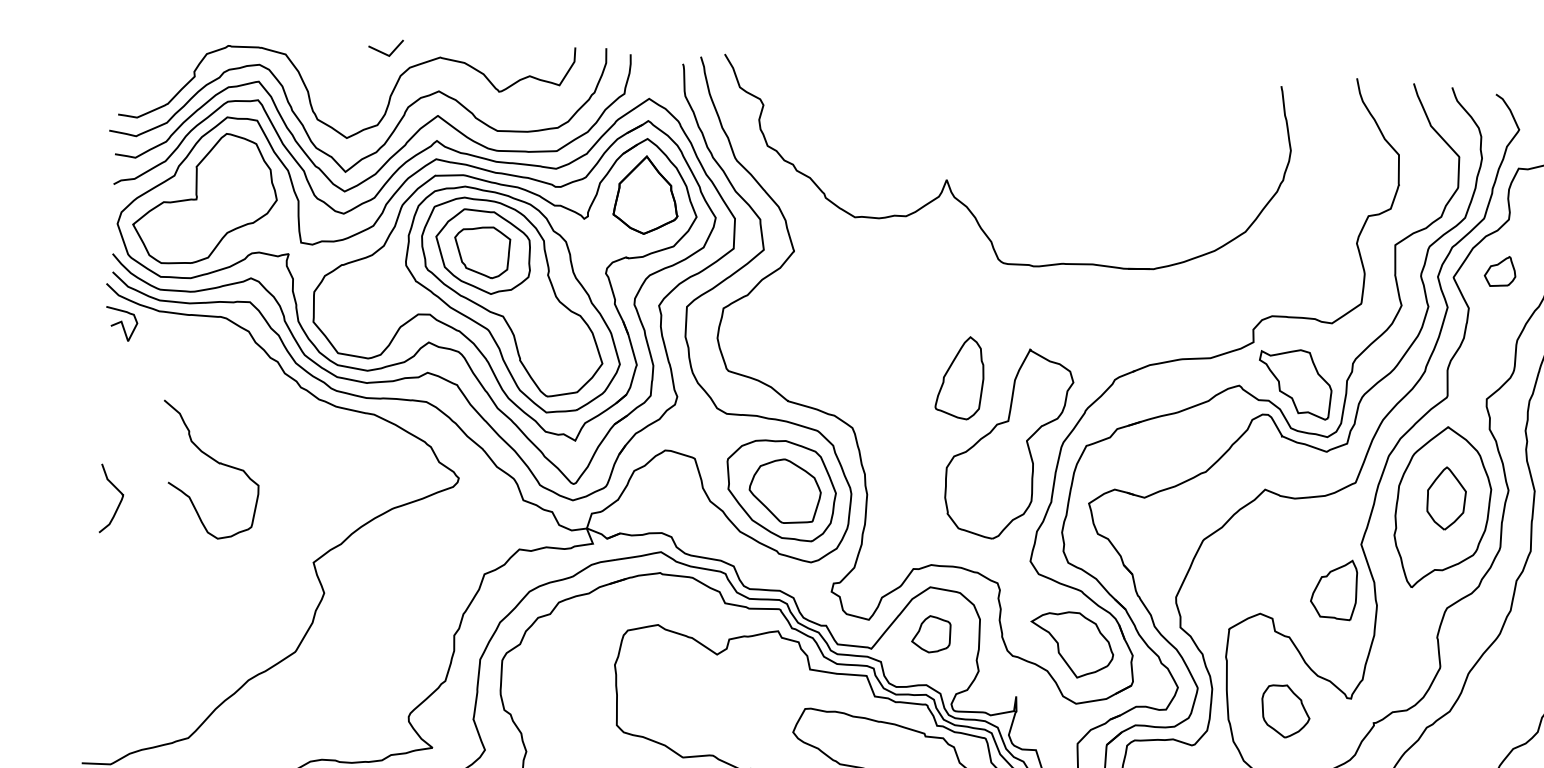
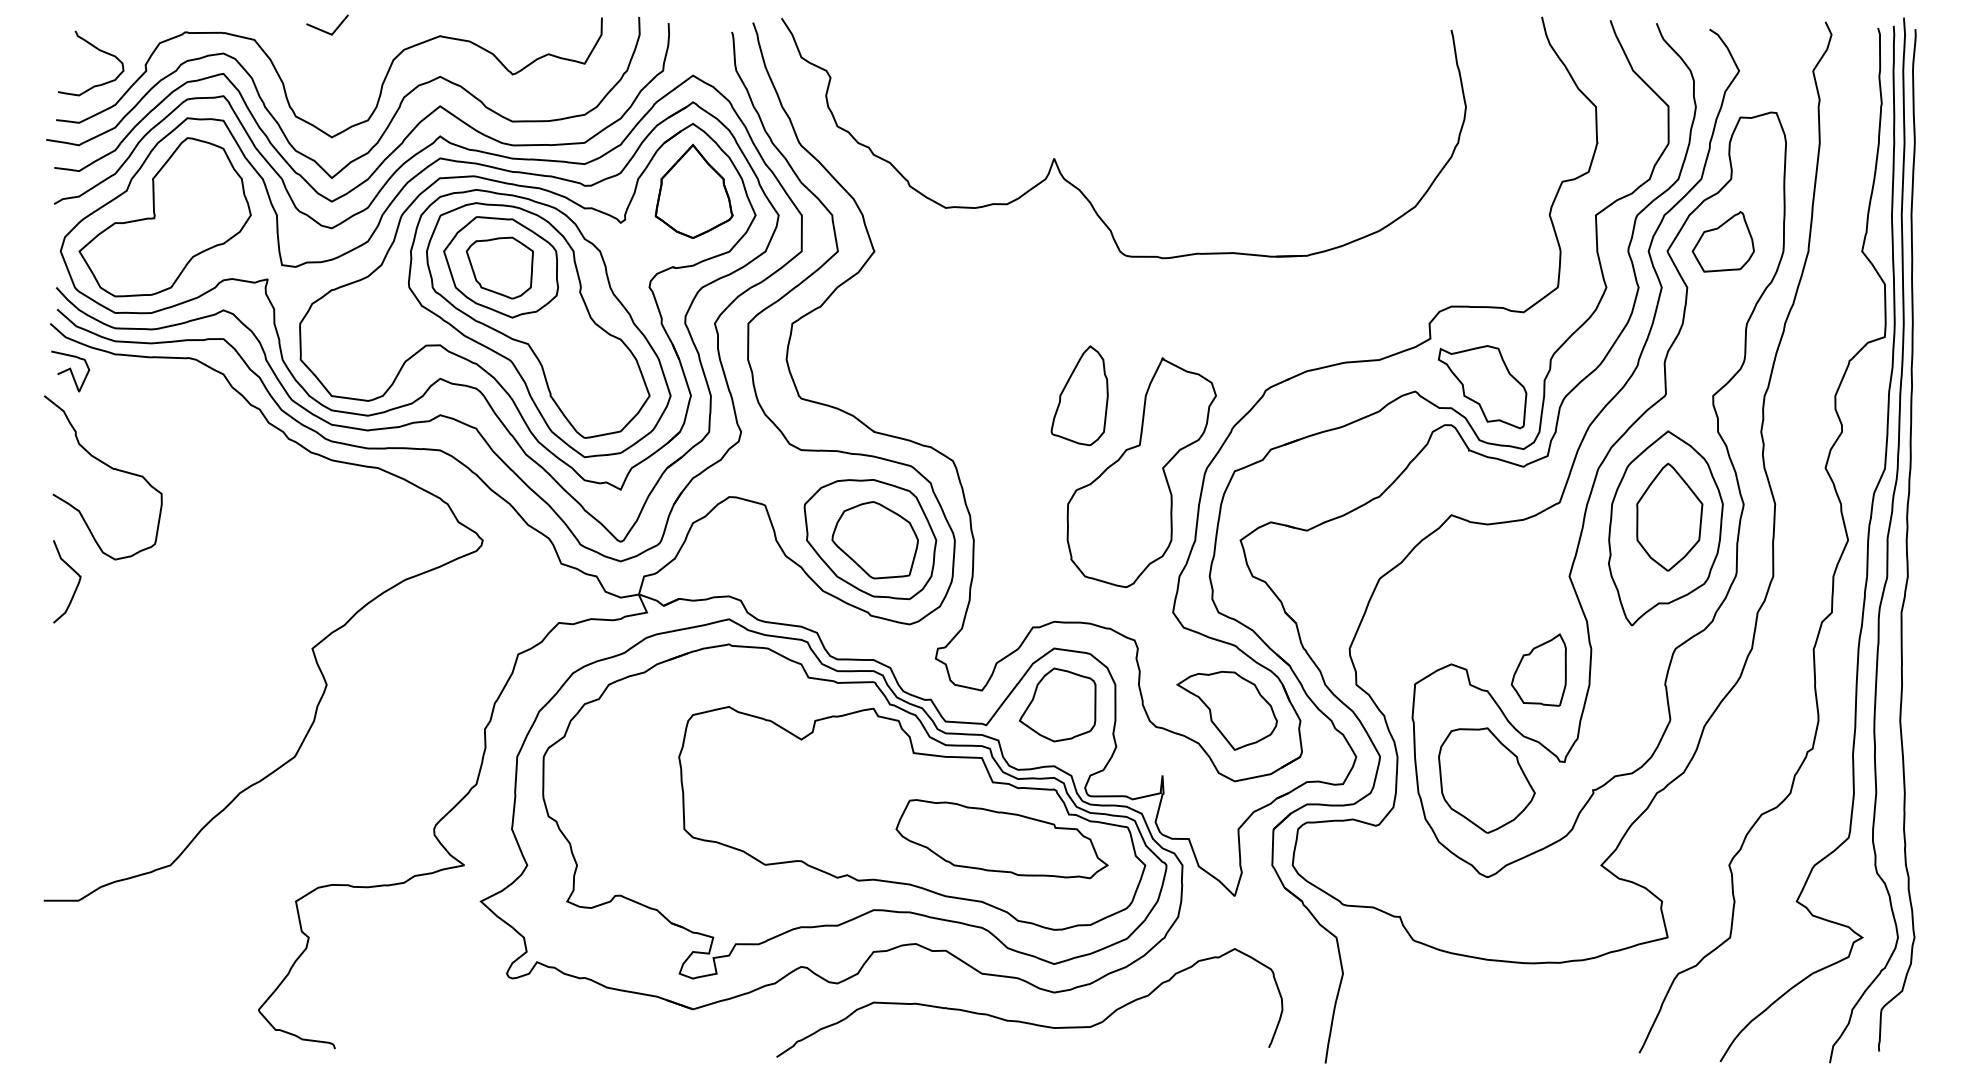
line: (383, 52) -> (324, 30), moved
curve: (154, 57) -> (96, 49), added
part: (1499, 271) -> (1722, 241), size x1.67
curve: (216, 462) -> (110, 468), moved
part: (1446, 498) -> (1669, 516), size x1.43
part: (1333, 589) -> (1538, 669), moved
part: (931, 633) -> (1057, 704), size x1.67
part: (1285, 711) -> (1486, 780), size x1.67

